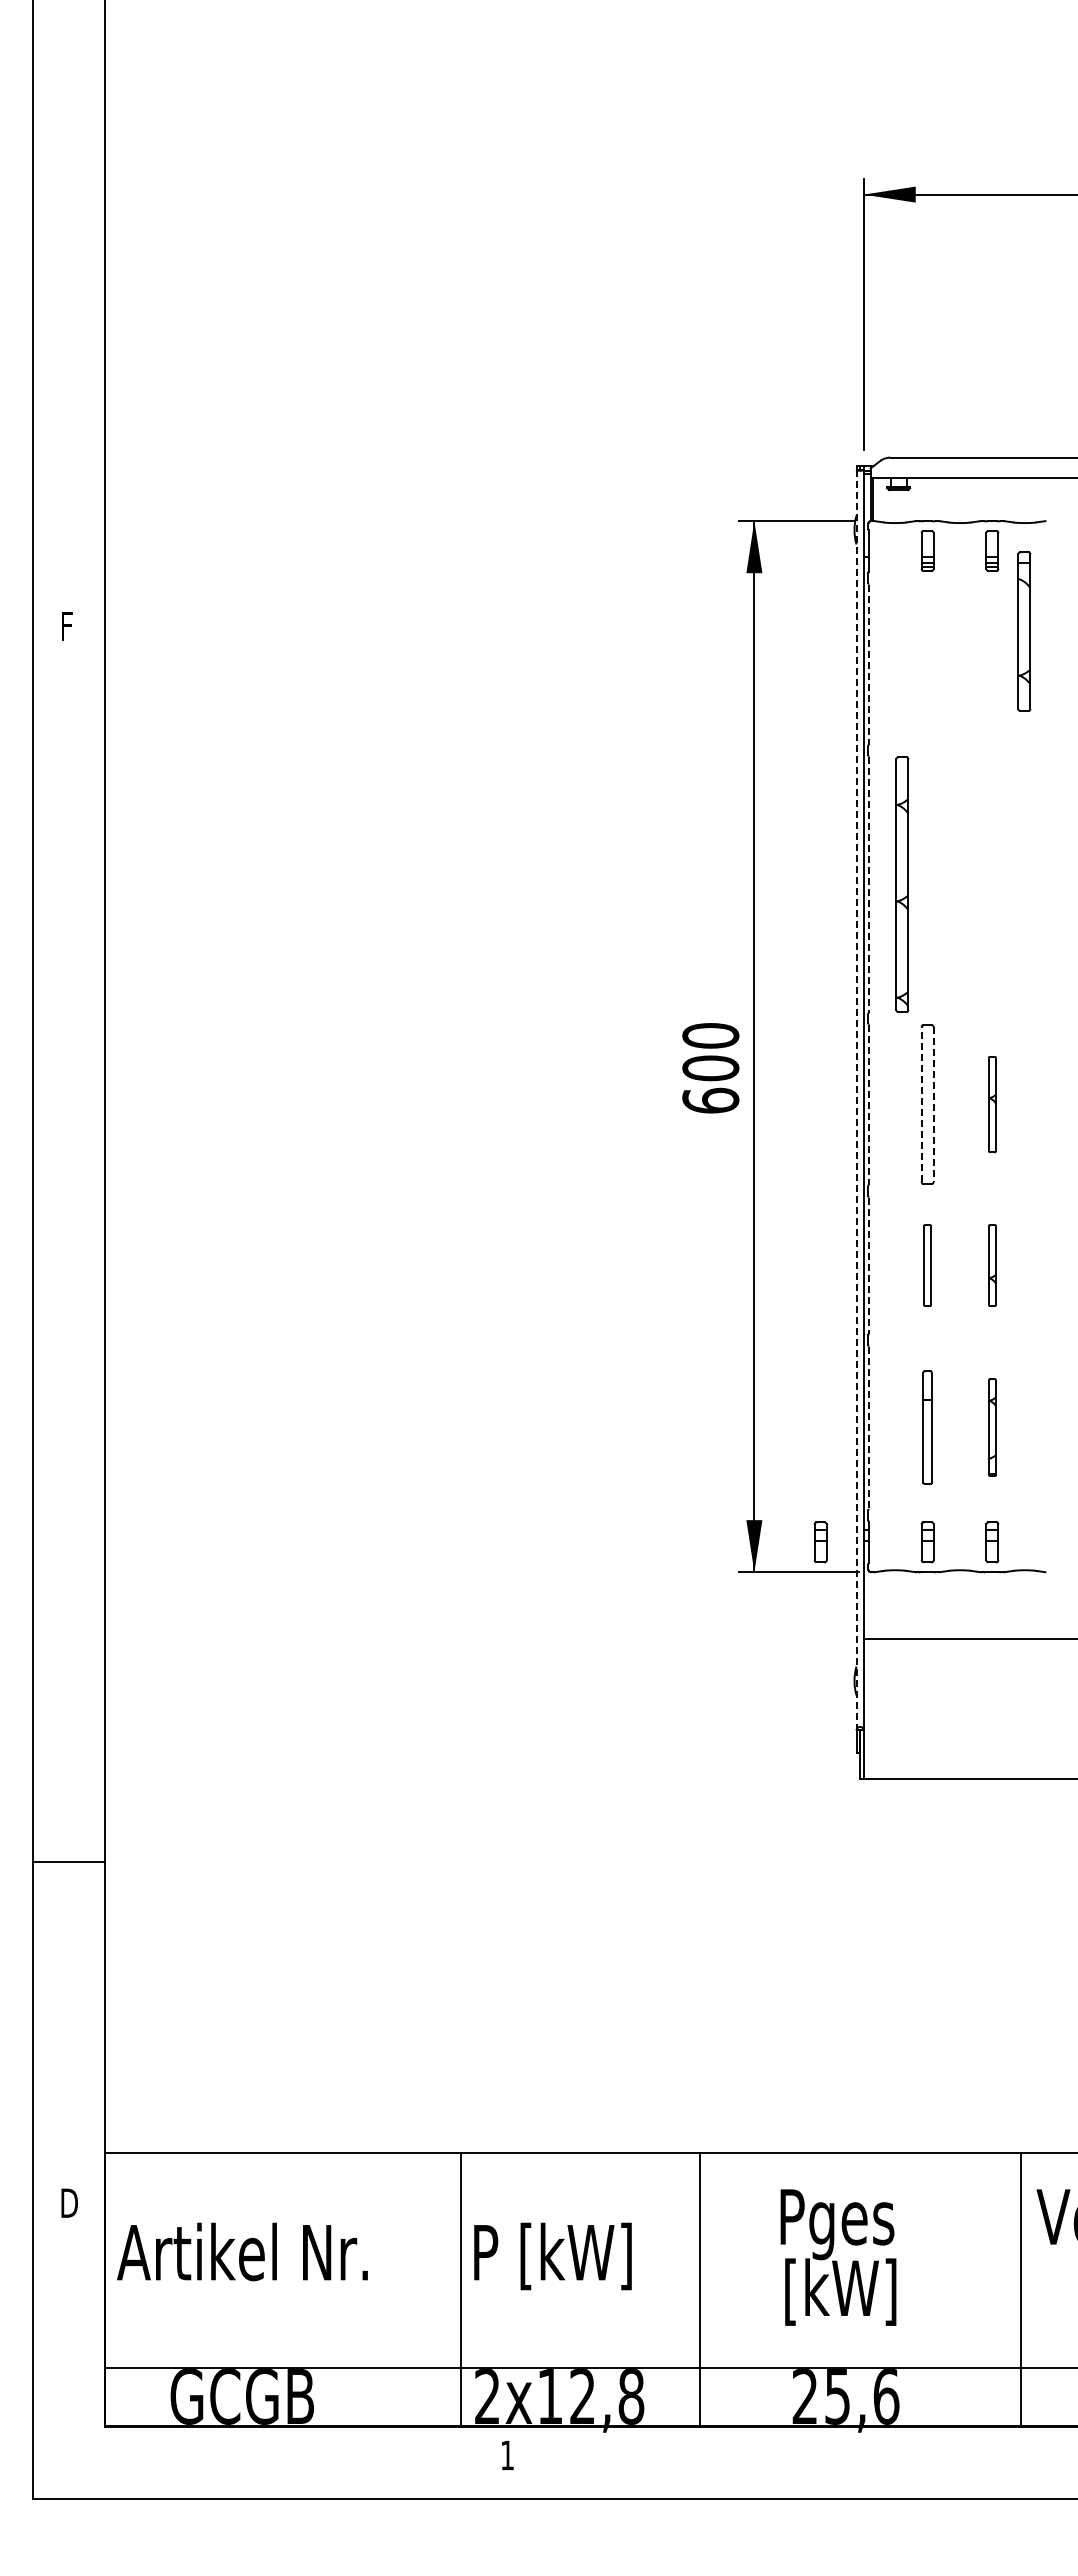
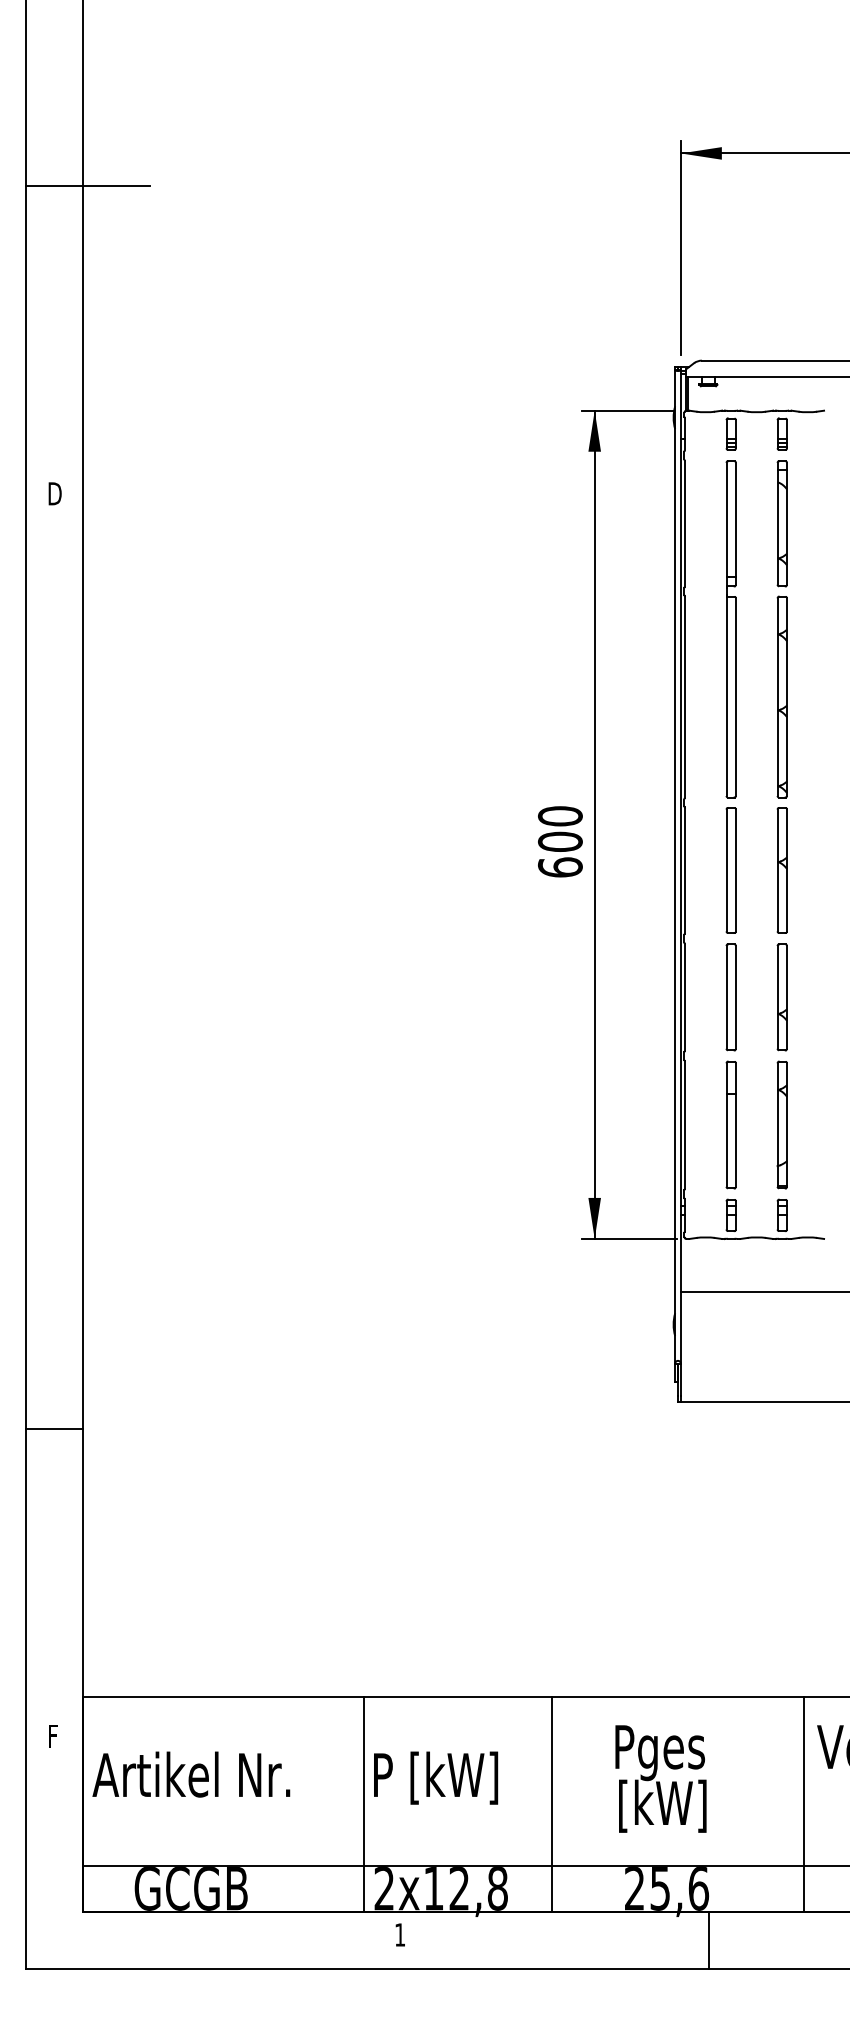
line: (111, 236) -> (88, 186), added
text: (69, 626) -> (55, 493), F -> D
part: (1024, 631) -> (782, 523), moved
line: (868, 664) -> (684, 523), dashed -> solid
part: (927, 798) -> (731, 629), added
part: (902, 884) -> (782, 697), moved
line: (868, 885) -> (684, 697), dashed -> solid
line: (856, 1100) -> (675, 867), dashed -> solid
line: (868, 1104) -> (684, 870), dashed -> solid
line: (921, 1104) -> (726, 870), dashed -> solid
part: (992, 1104) -> (782, 870), size x1.67
line: (933, 1105) -> (735, 871), dashed -> solid
line: (868, 1265) -> (684, 997), dashed -> solid
part: (927, 1265) -> (731, 997), size x1.67
part: (992, 1265) -> (782, 997), size x1.67
part: (927, 1427) -> (731, 1124), size x1.43
part: (992, 1427) -> (782, 1124), size x1.67
line: (868, 1428) -> (684, 1125), dashed -> solid
part: (820, 1542) -> (646, 1215), removed
line: (68, 1861) -> (54, 1428), moved
text: (69, 2202) -> (55, 1735), D -> F
line: (899, 2462) -> (709, 1940), added

